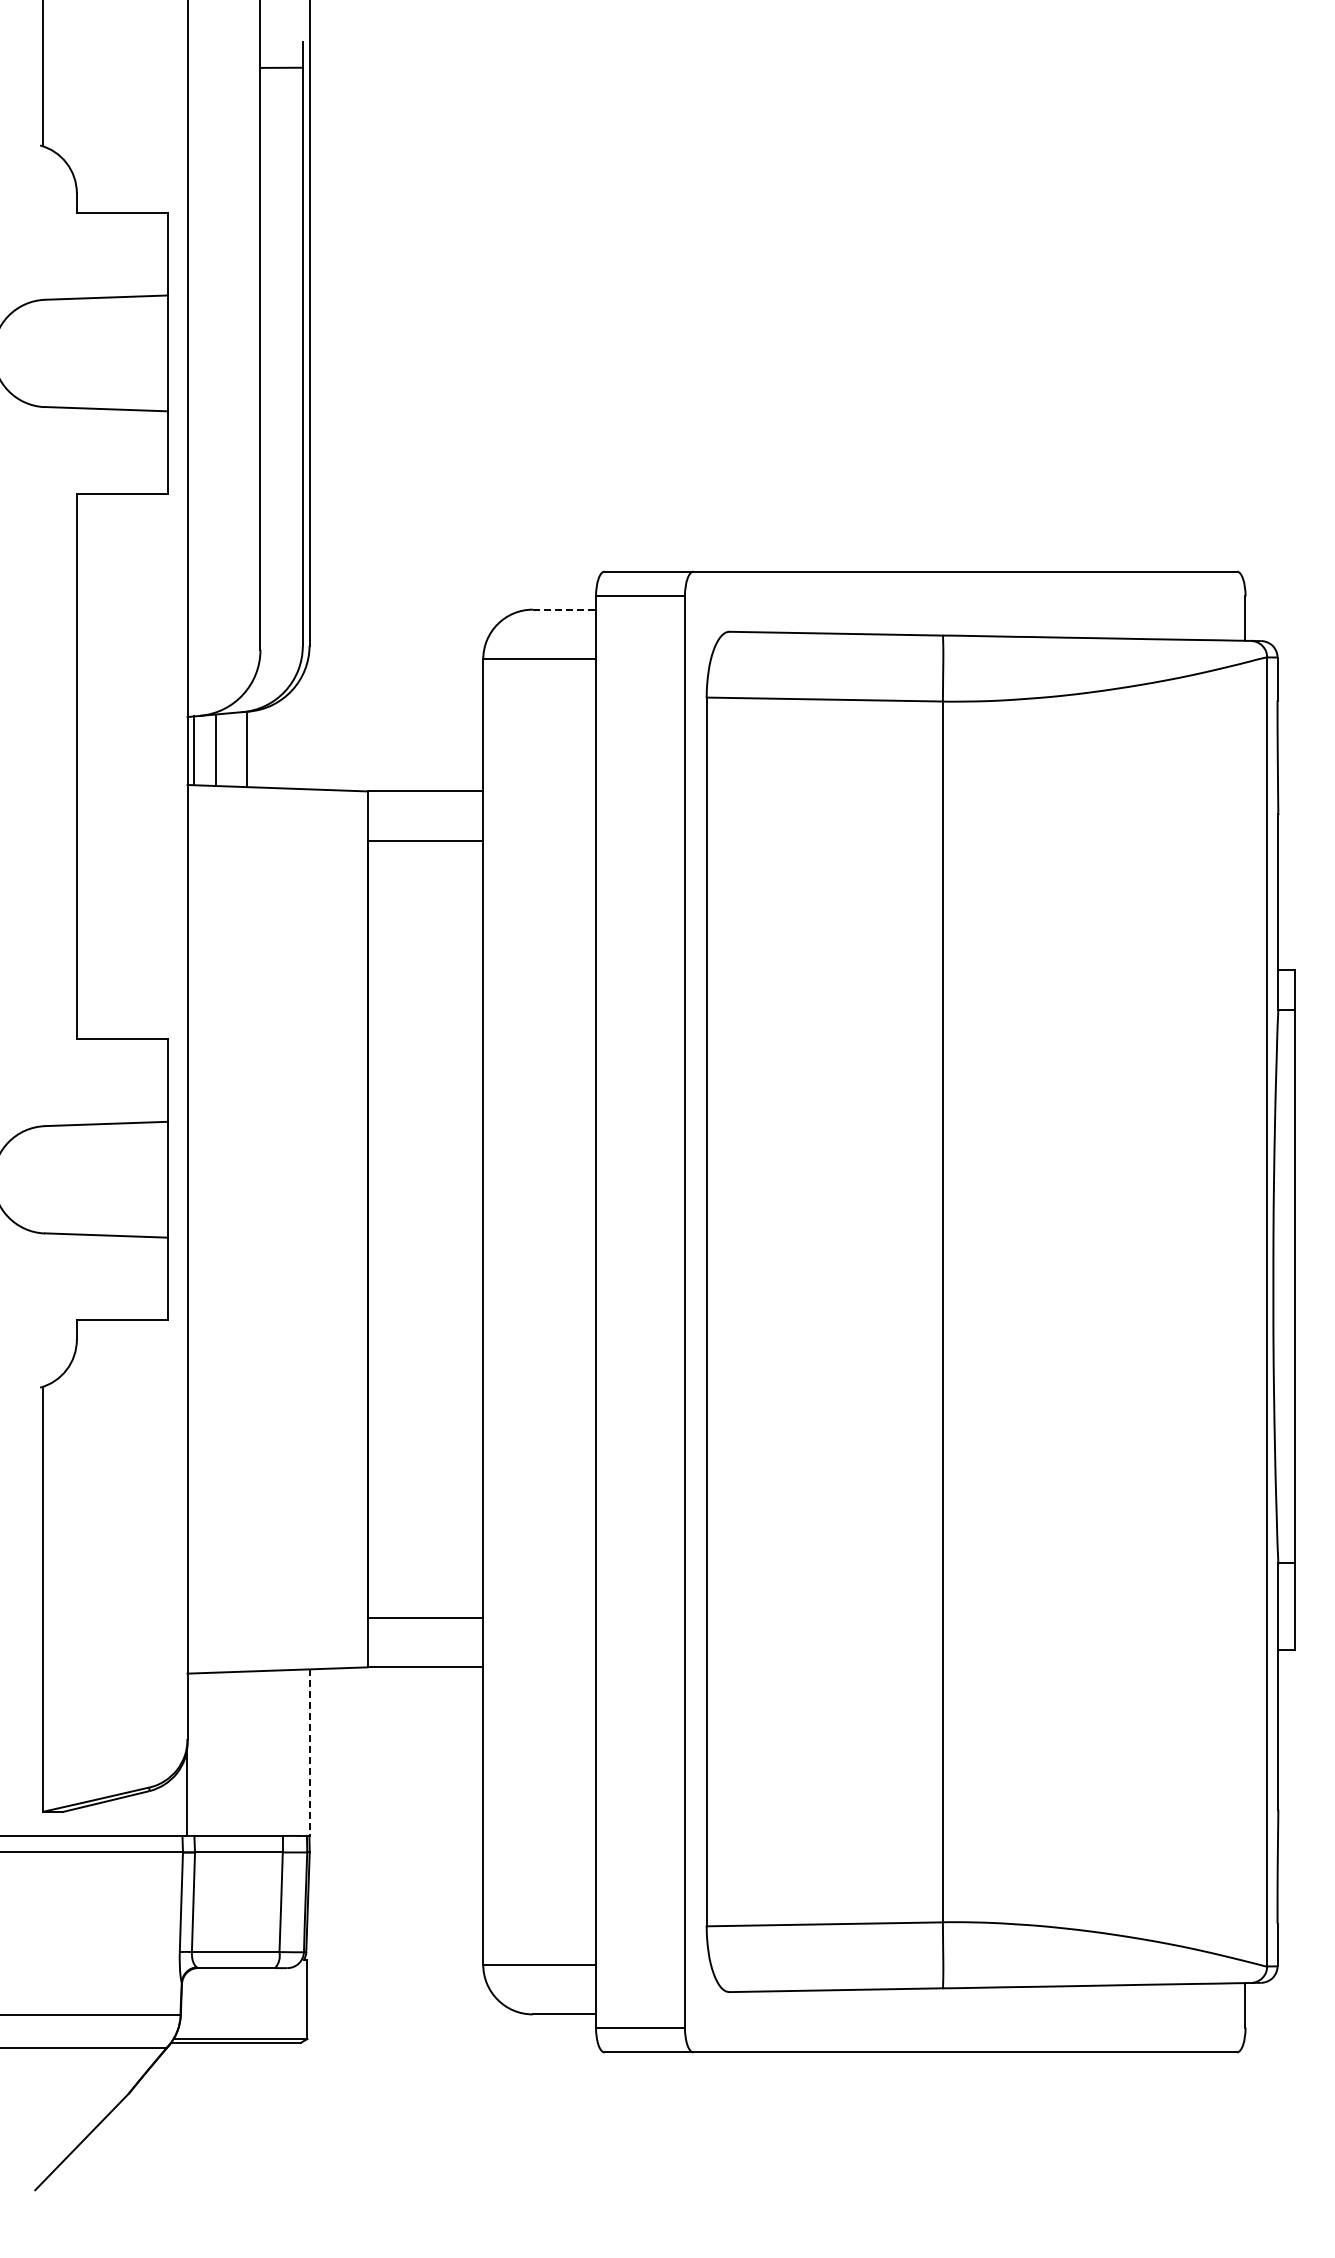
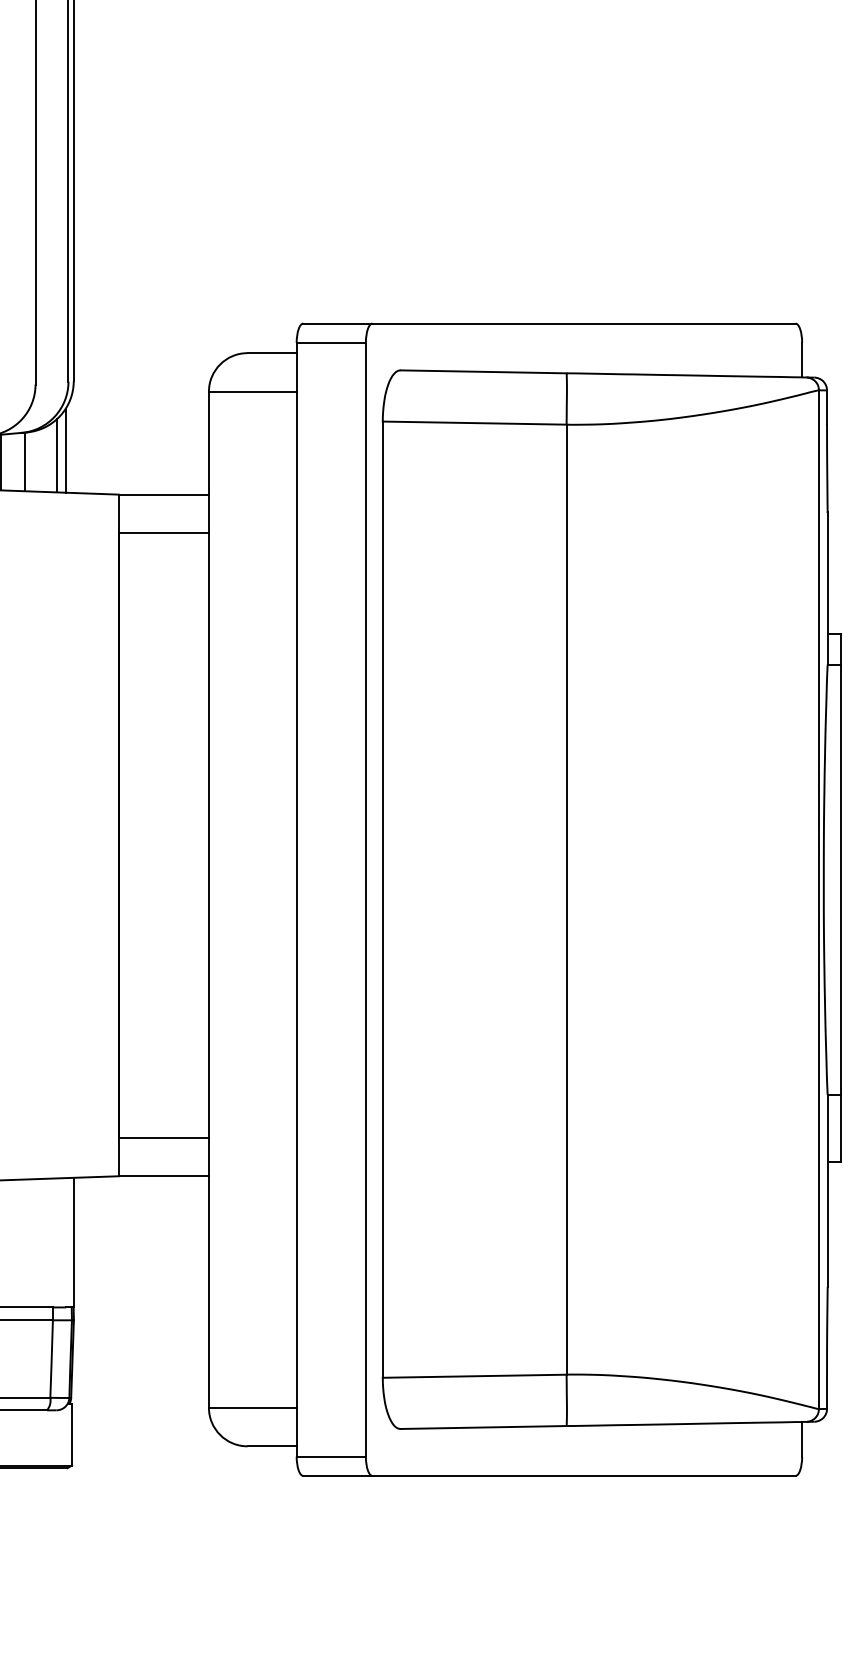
line: (564, 609) -> (272, 353), dashed -> solid
line: (299, 734) -> (65, 450), added
line: (288, 741) -> (57, 455), added
line: (309, 1753) -> (73, 1243), dashed -> solid

